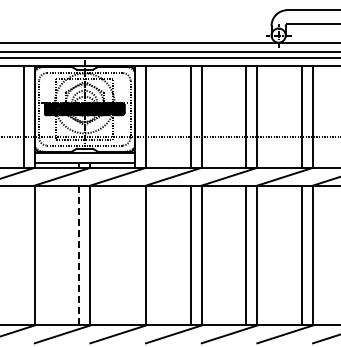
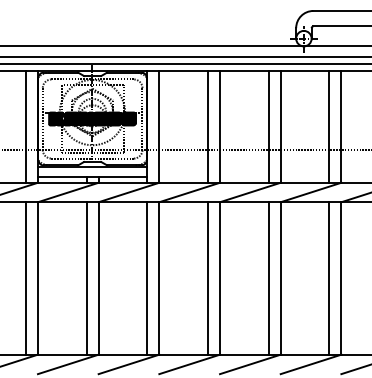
line: (23, 255) -> (25, 278), added
line: (79, 255) -> (86, 278), dashed -> solid
line: (135, 255) -> (147, 278), added

